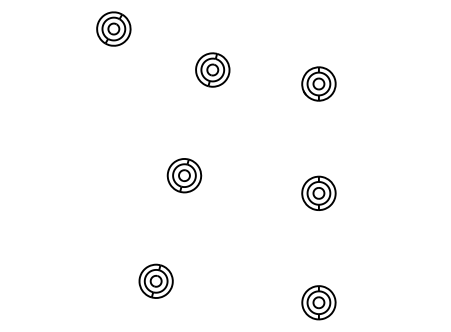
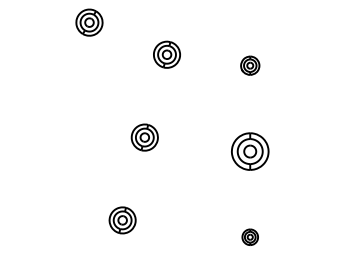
part: (318, 83) -> (249, 65), size x0.7
part: (318, 192) -> (249, 150), size x1.4
part: (318, 302) -> (249, 237), size x0.6

